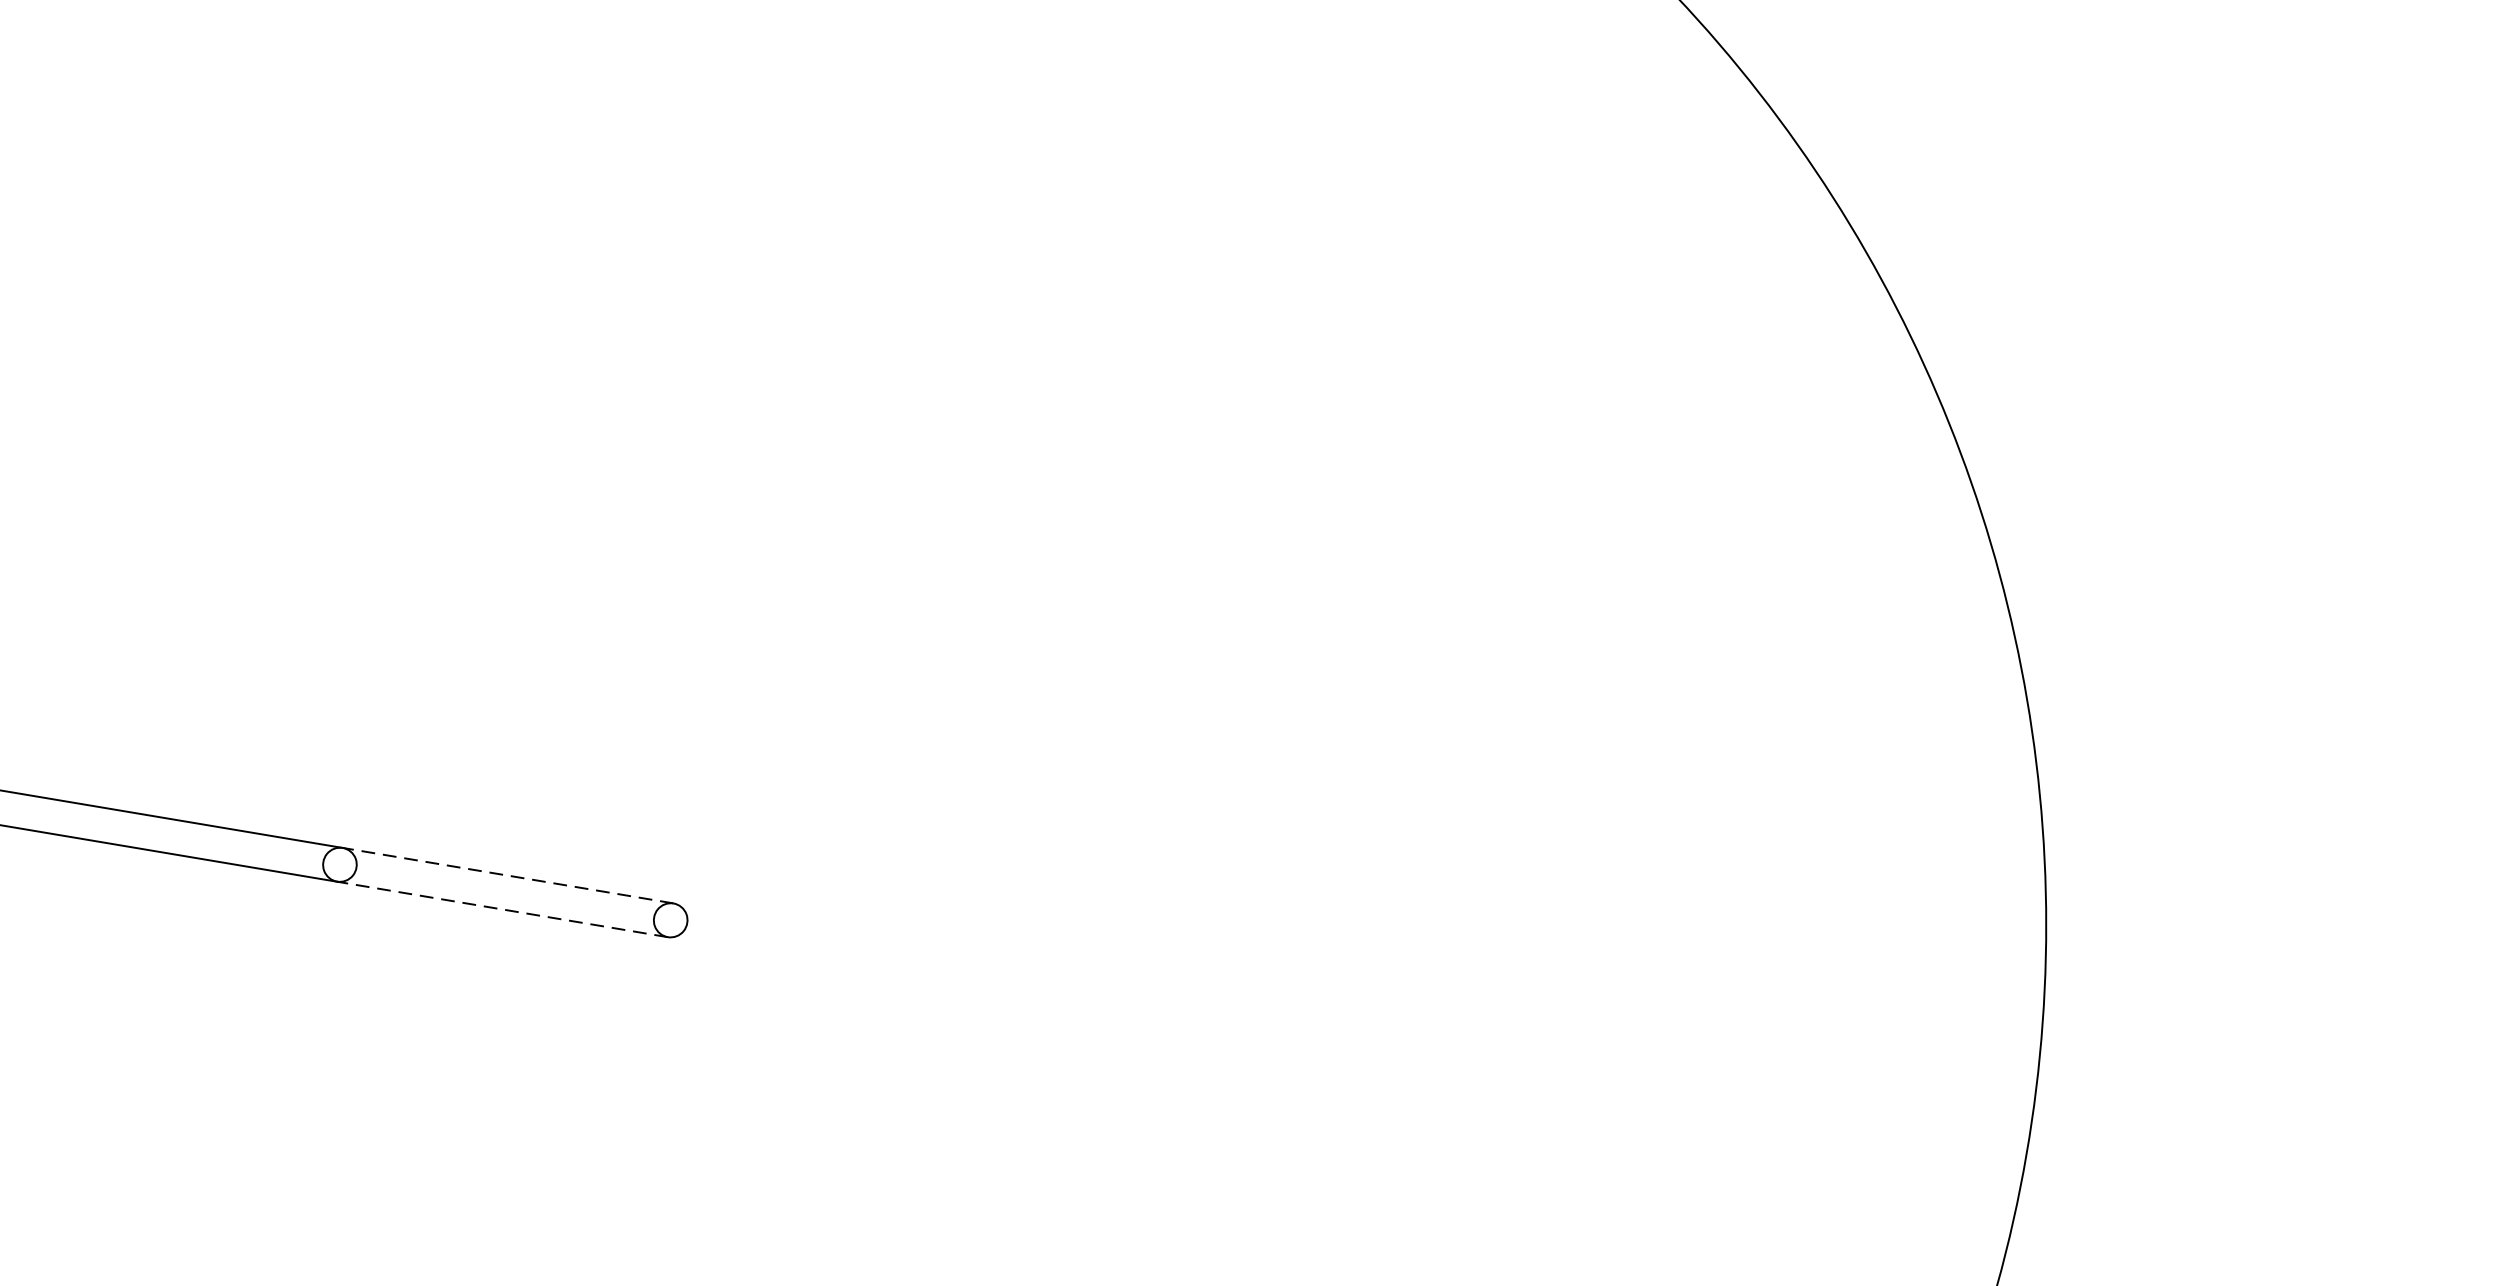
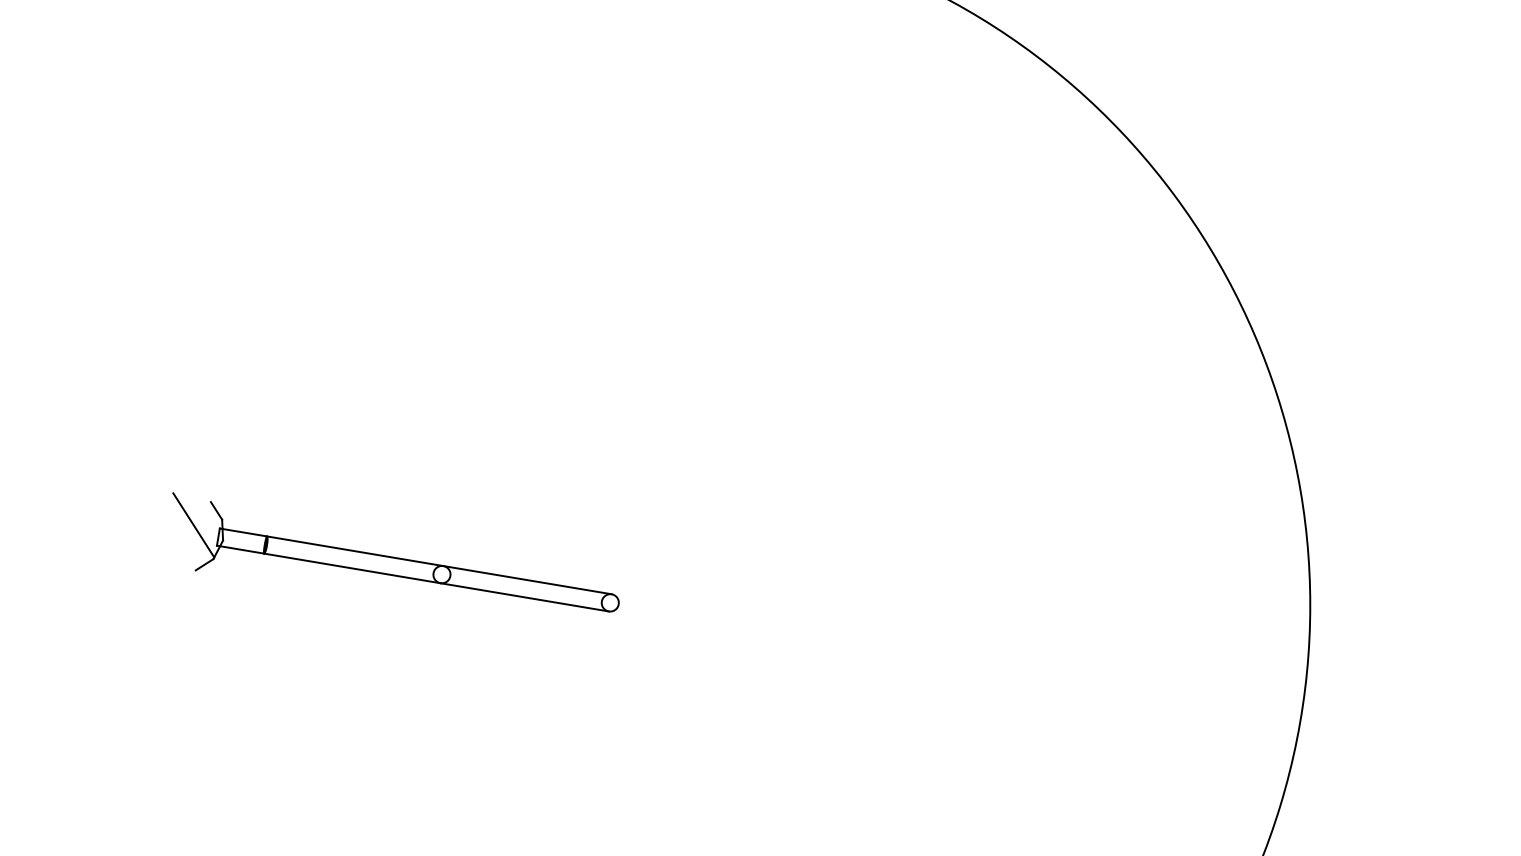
line: (507, 876) -> (527, 580), dashed -> solid
line: (502, 909) -> (524, 597), dashed -> solid

